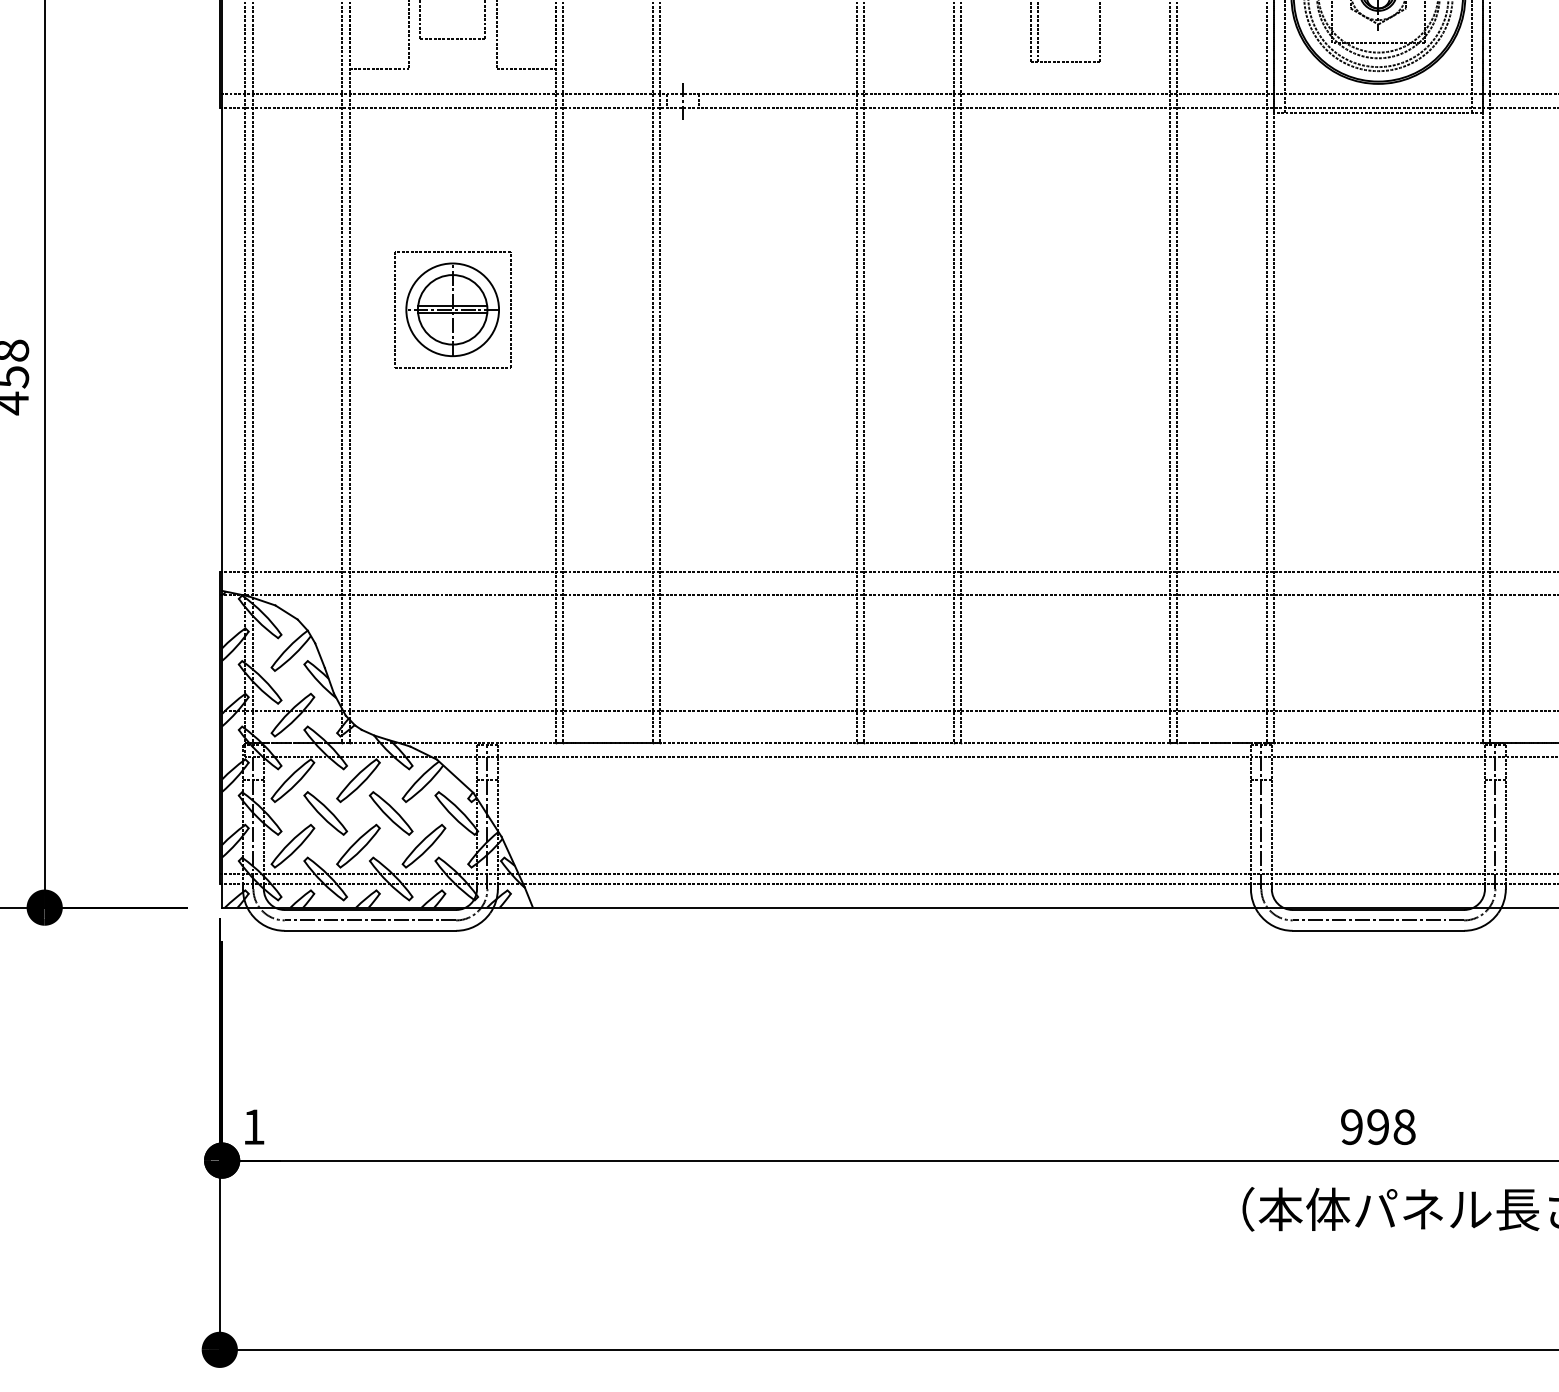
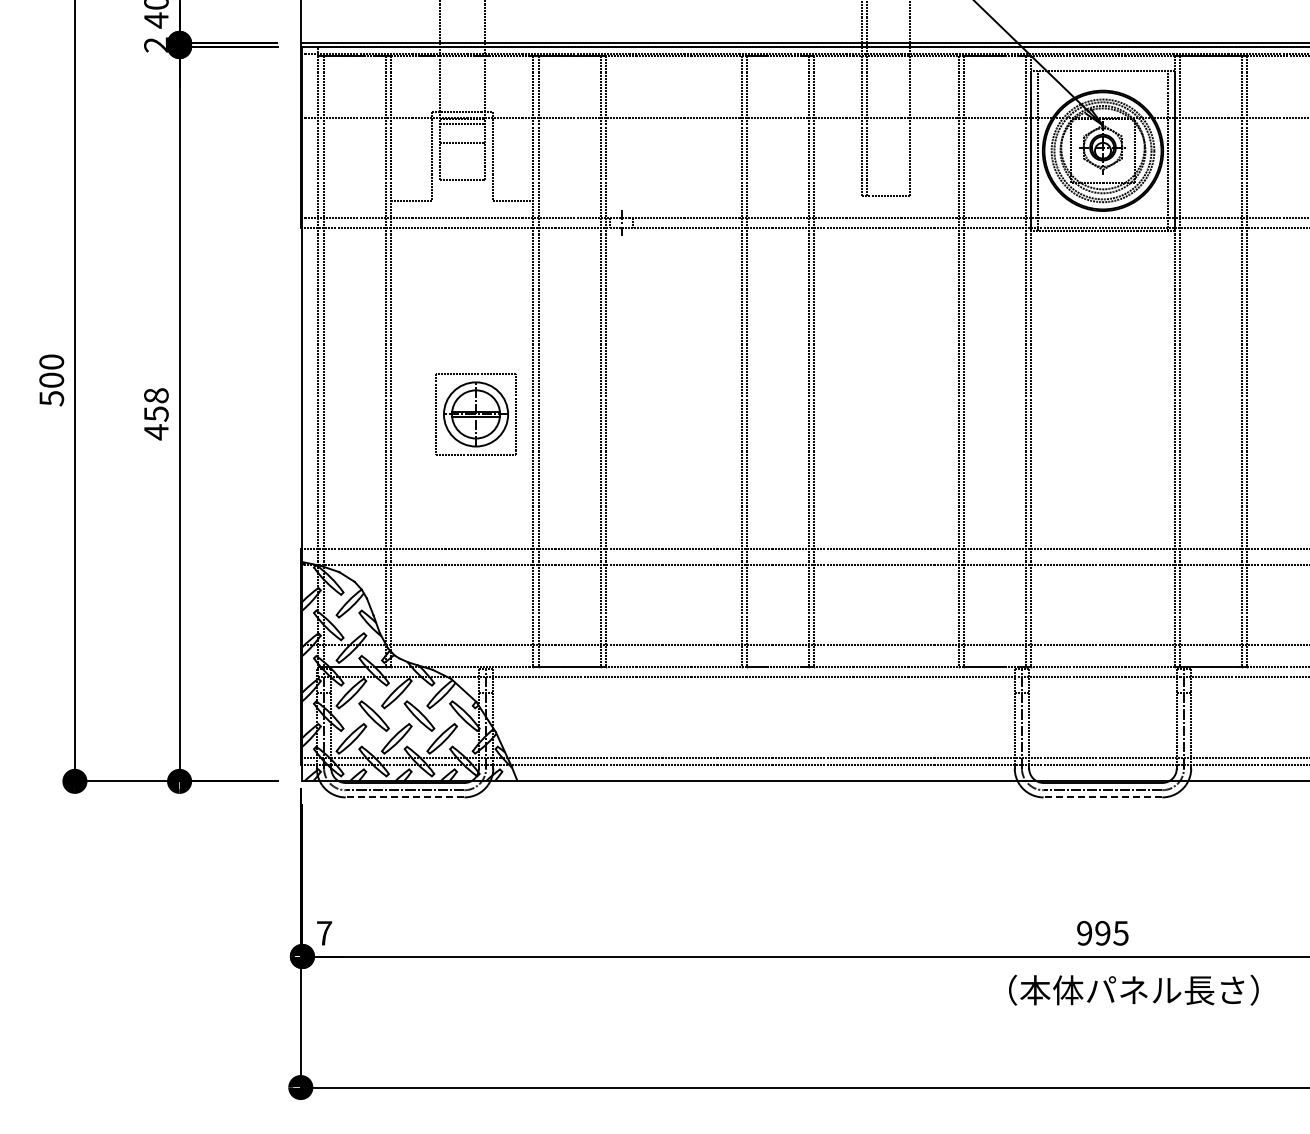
part: (451, 309) -> (475, 414), moved
line: (369, 930) -> (404, 797), solid -> dashed
line: (1377, 930) -> (1102, 797), solid -> dashed
text: (254, 1127) -> (324, 933), 1 -> 7
text: (1403, 1127) -> (1120, 933), 998 -> 995

